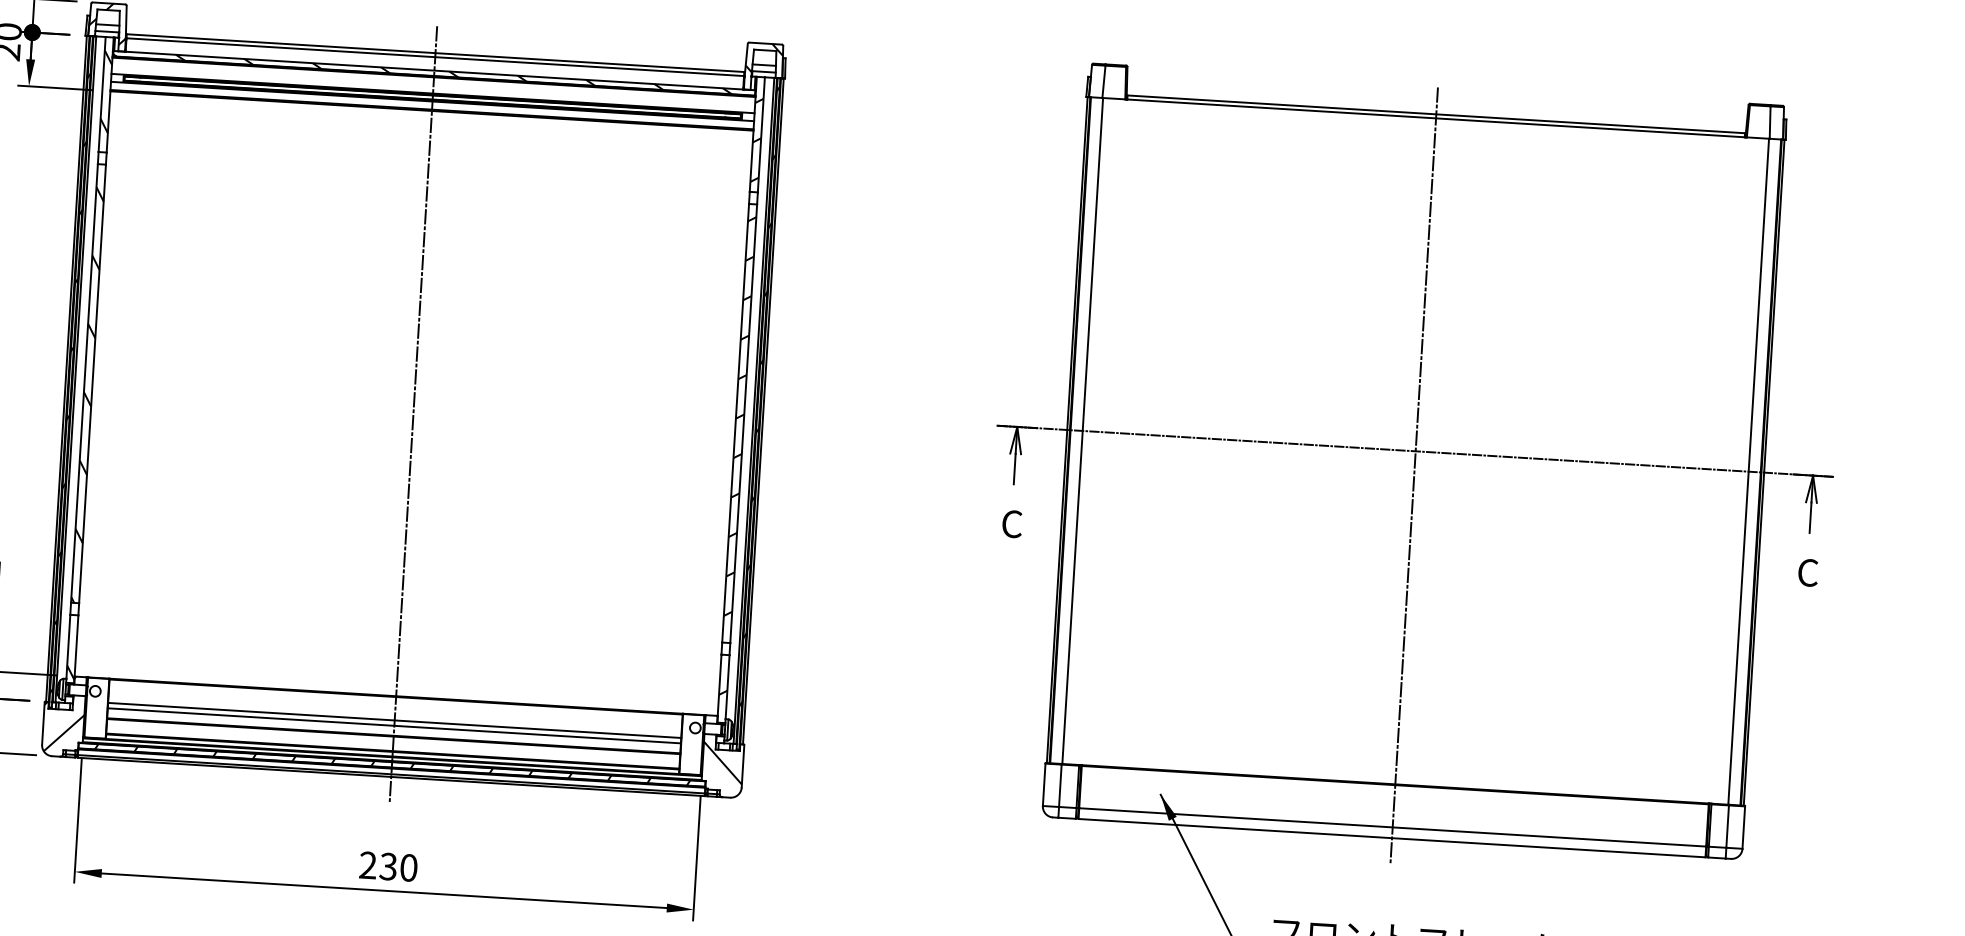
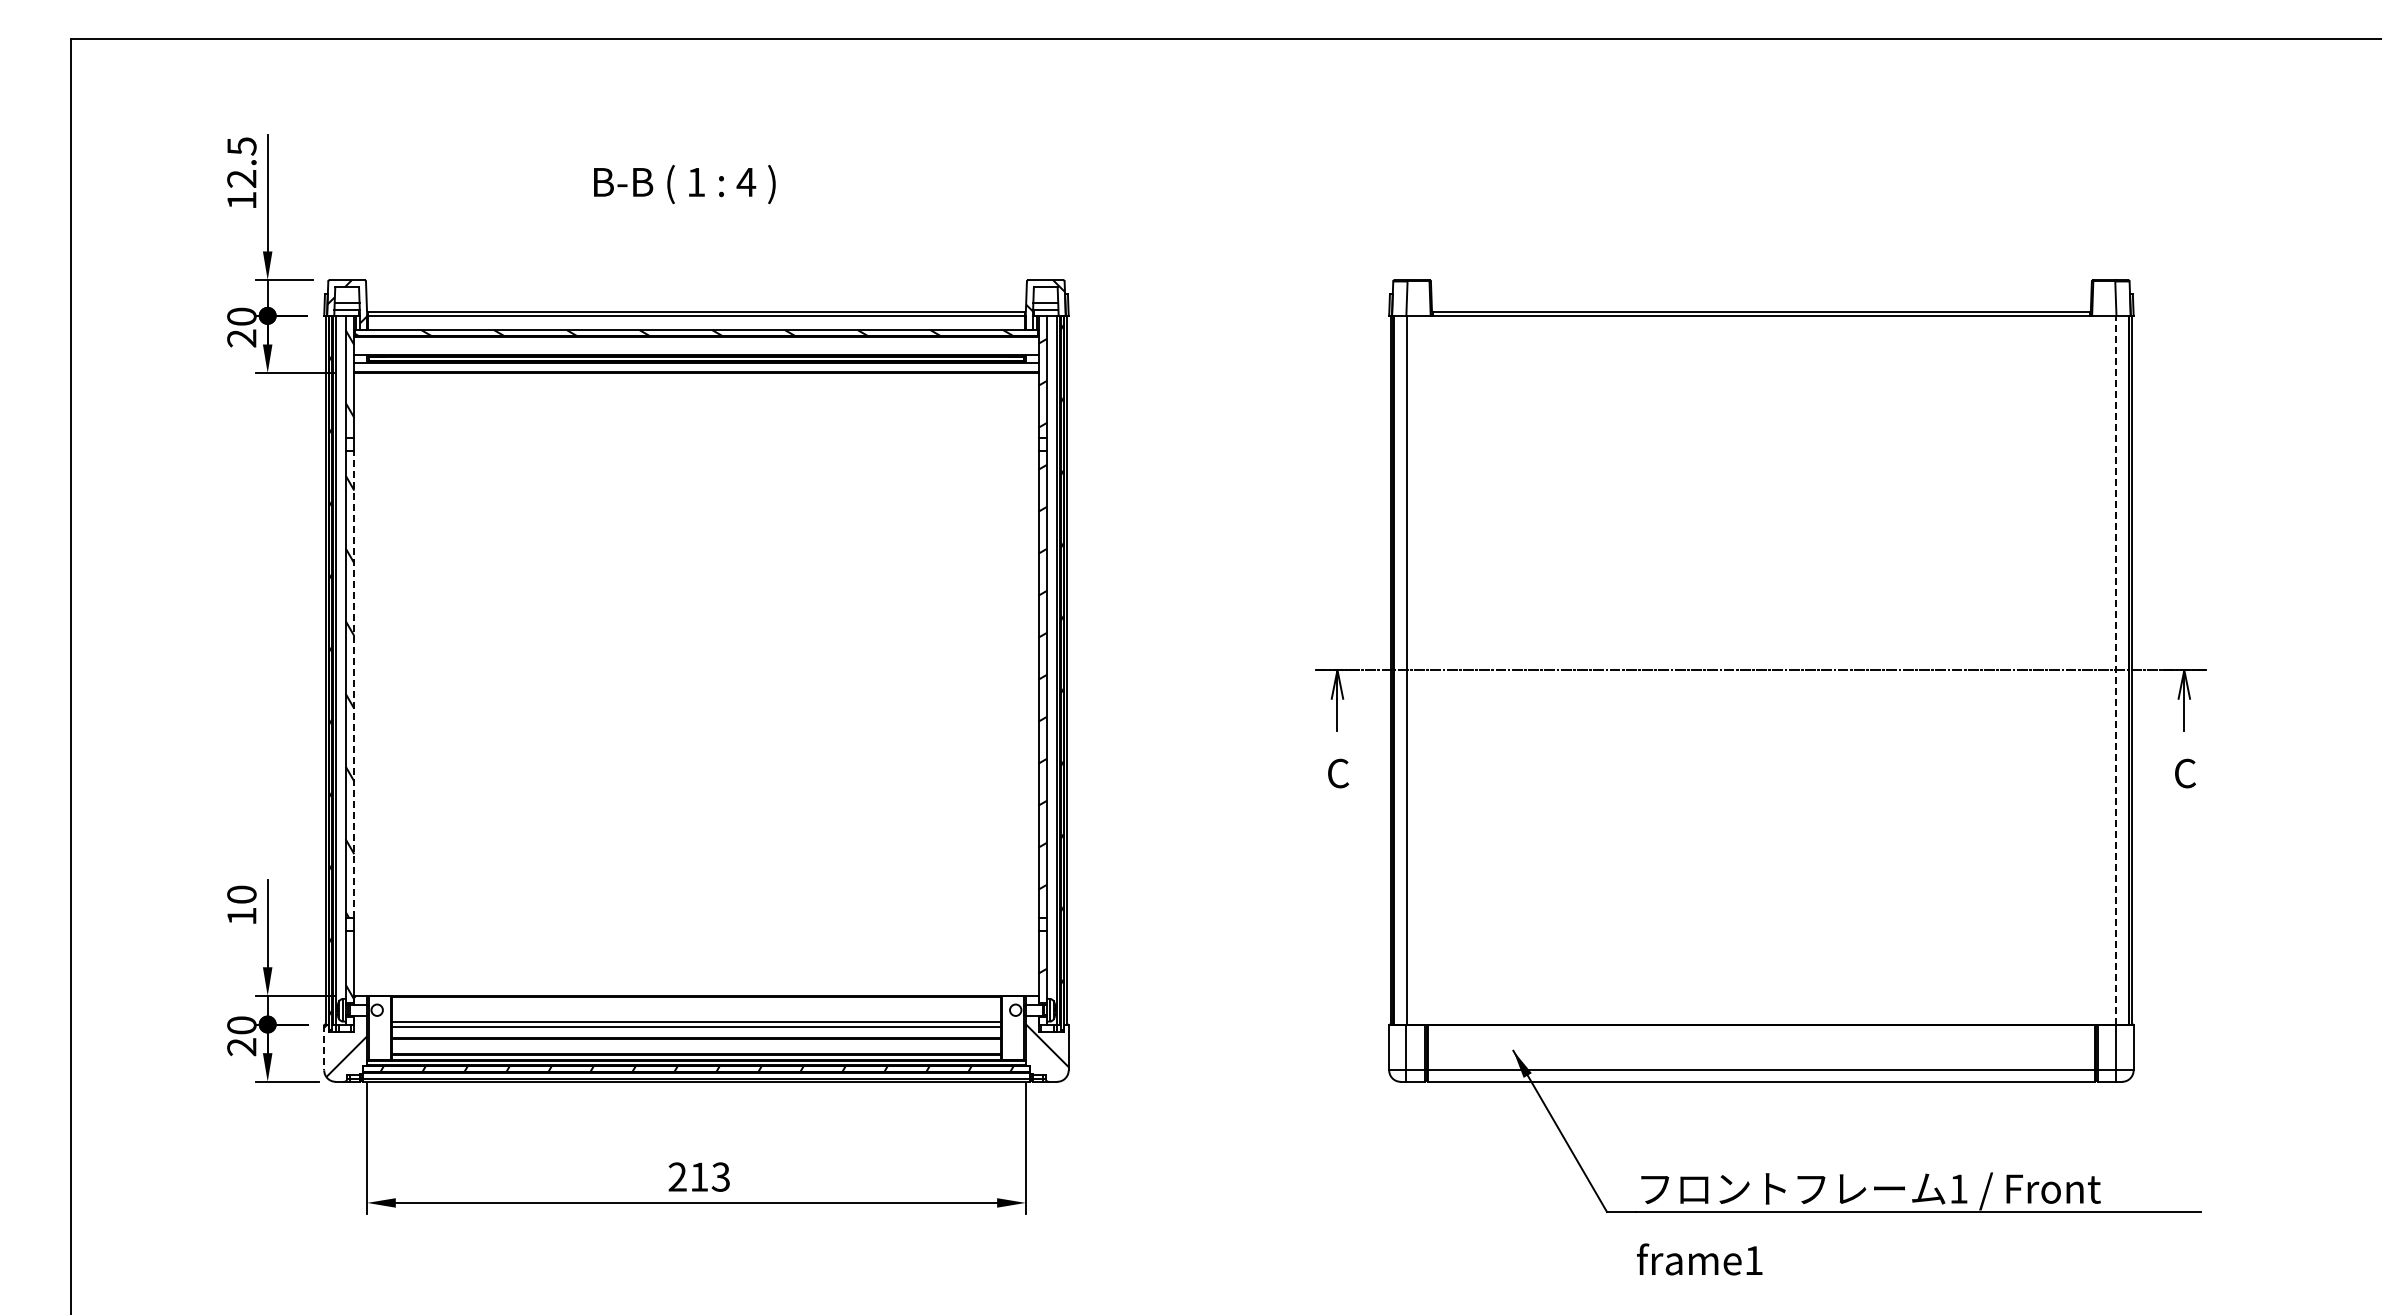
line: (92, 383) -> (354, 684), solid -> dashed
line: (413, 414) -> (696, 696), removed
line: (1748, 471) -> (2115, 669), solid -> dashed
line: (1414, 476) -> (1761, 696), removed
line: (43, 723) -> (324, 1047), solid -> dashed
text: (399, 866) -> (710, 1176), 230 -> 213

